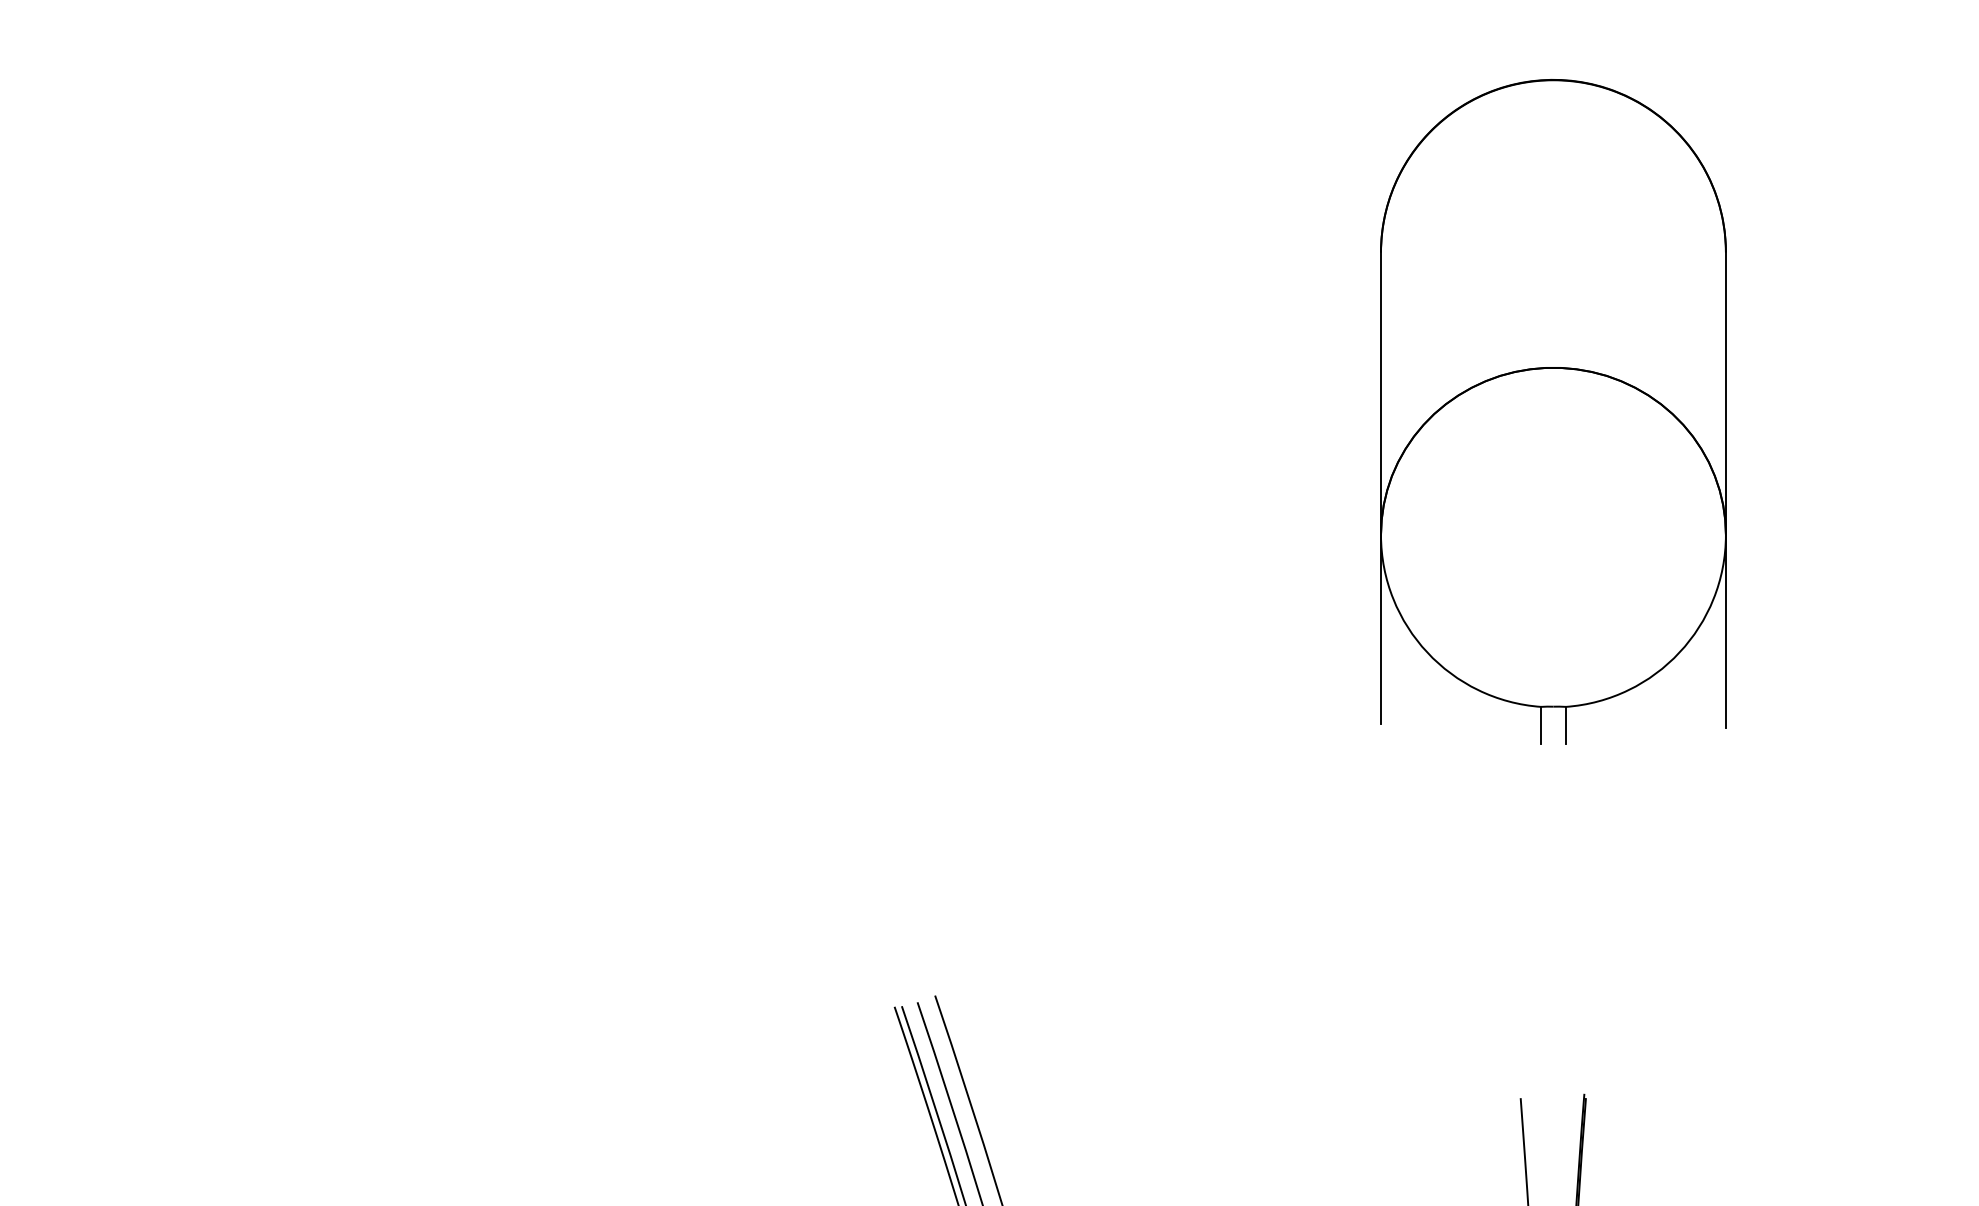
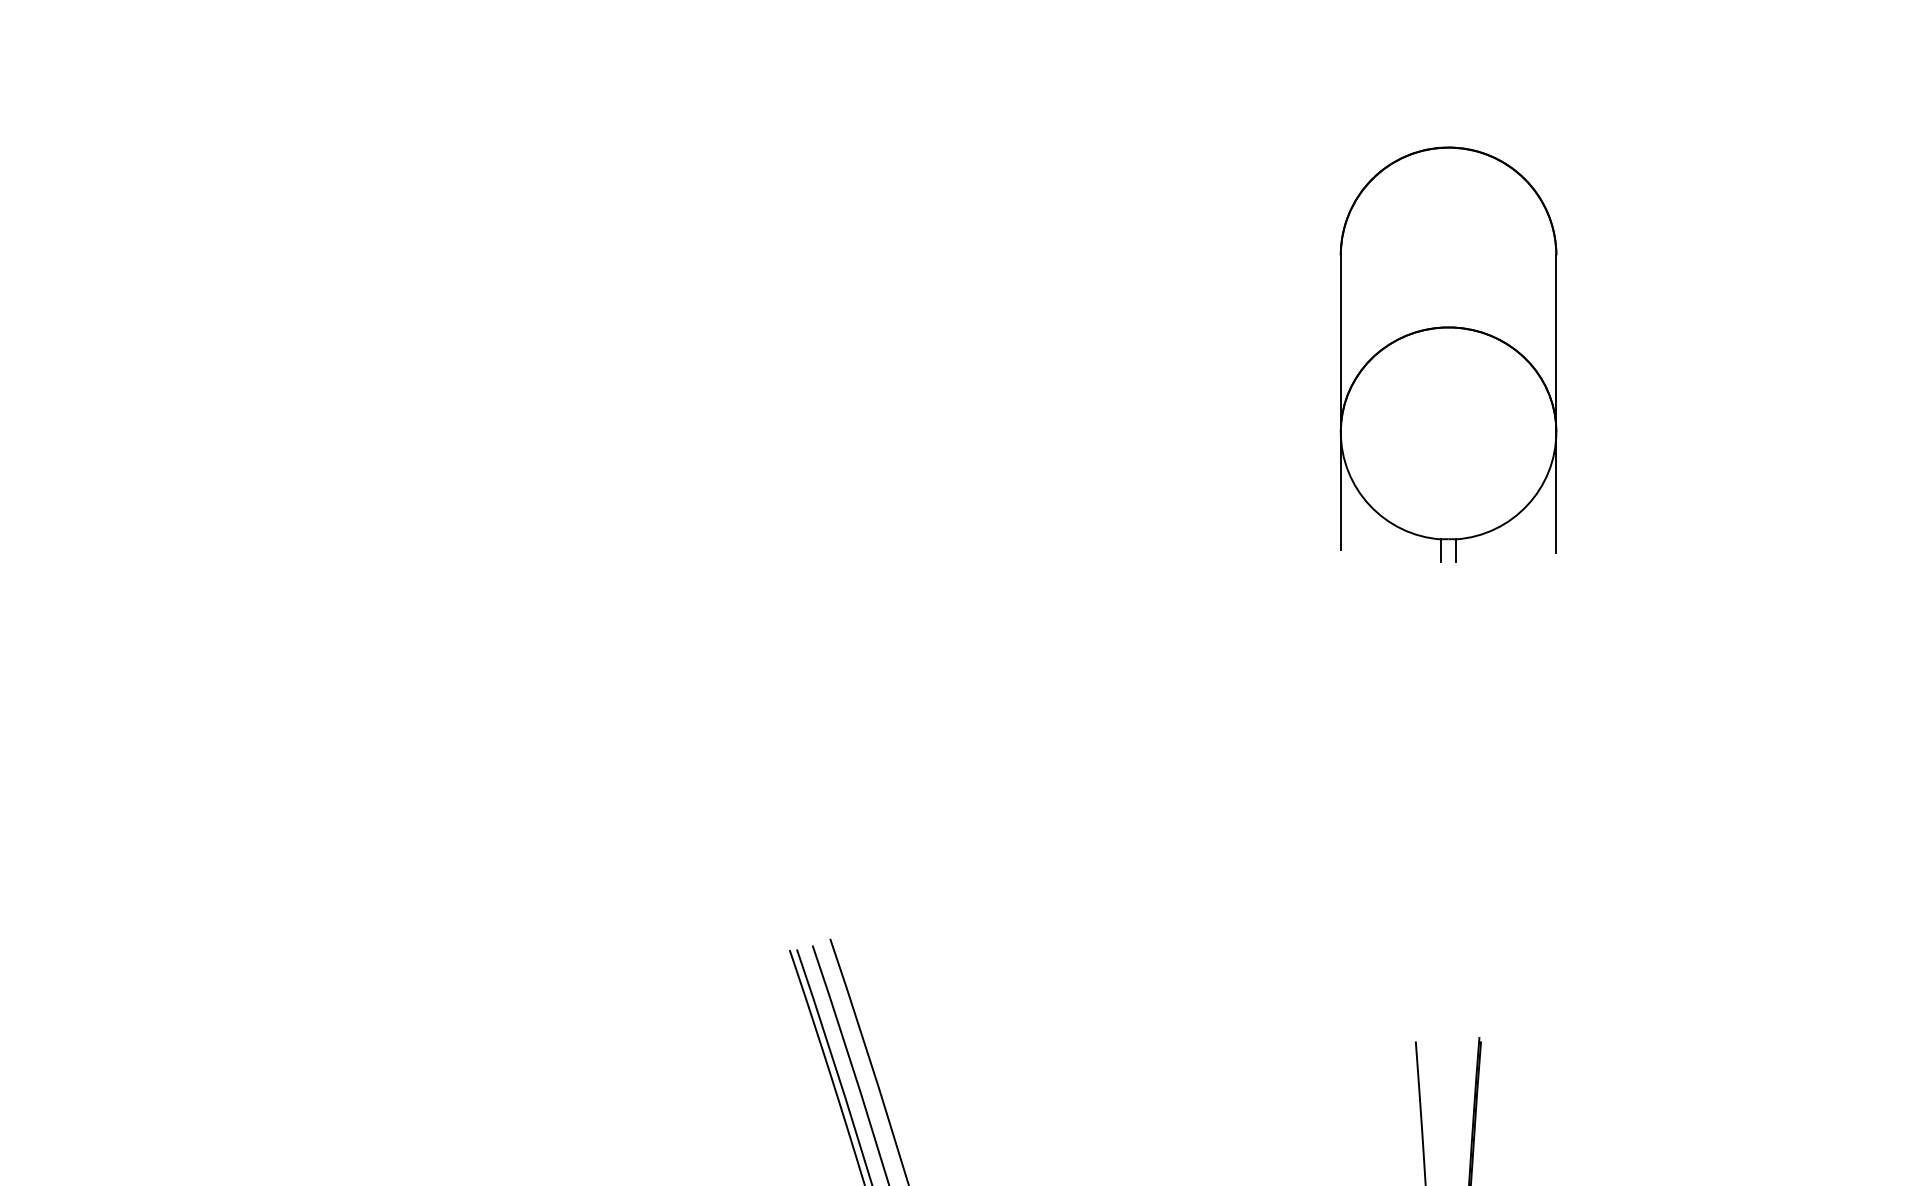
part: (1553, 411) -> (1448, 354), size x0.62

